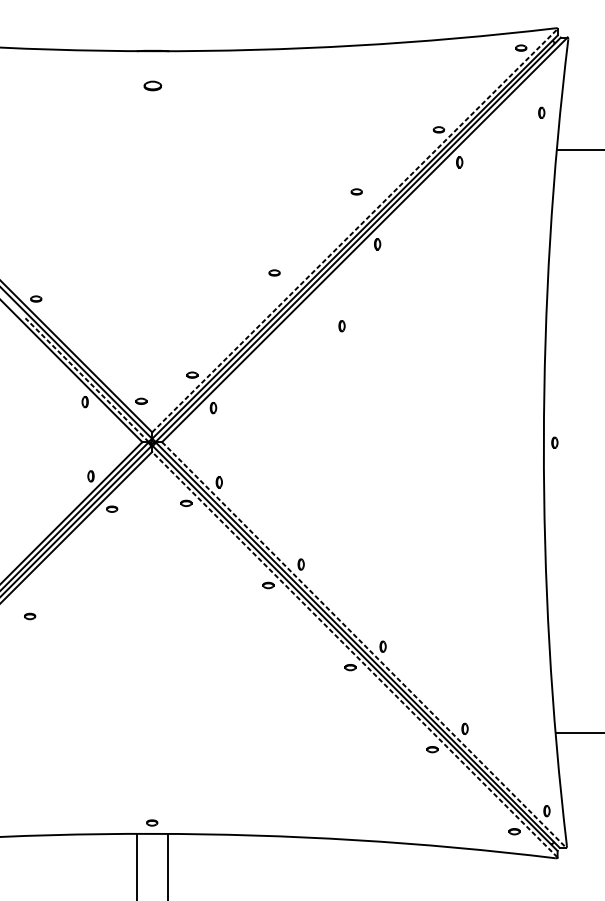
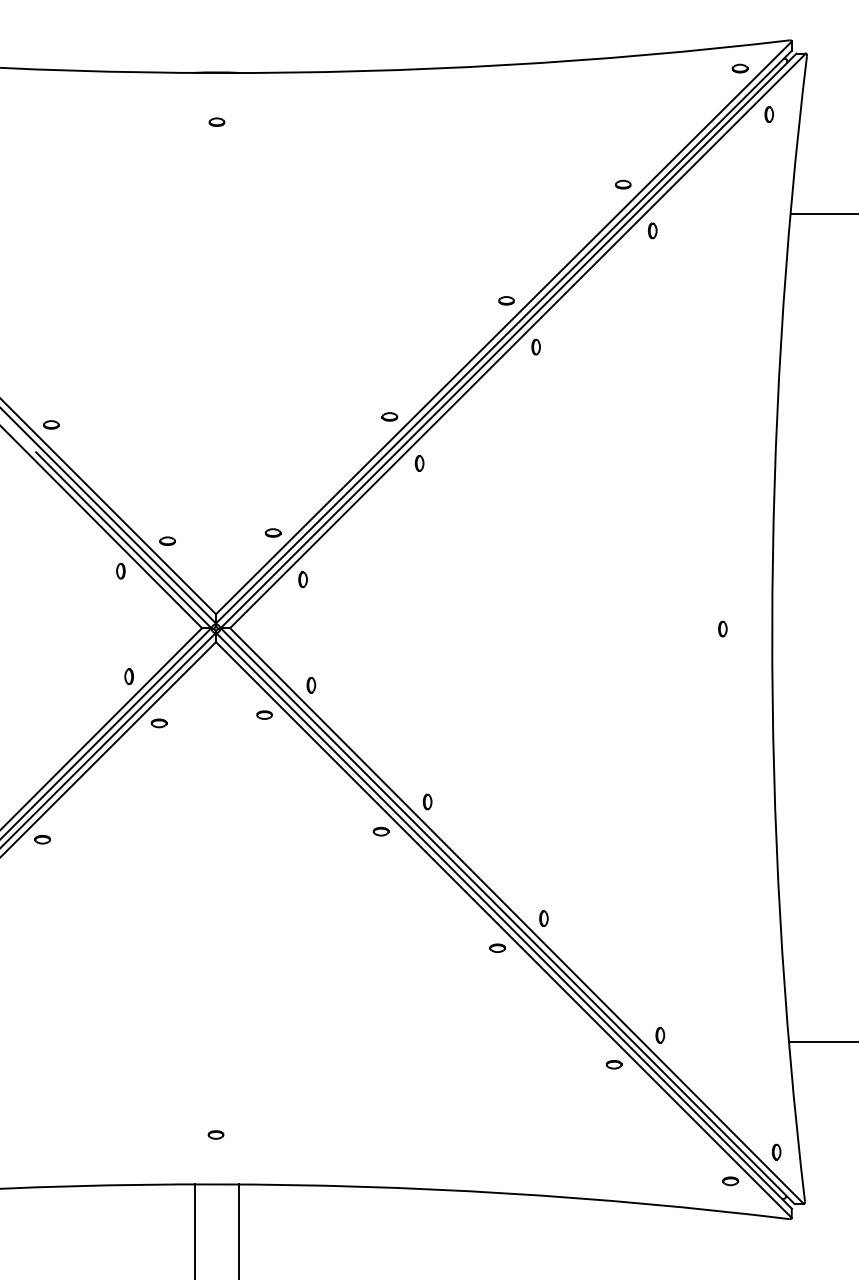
part: (152, 85) -> (216, 121), size x0.62
part: (541, 112) -> (768, 114), moved
part: (356, 191) -> (506, 300), moved
line: (355, 230) -> (504, 327), dashed -> solid
part: (274, 272) -> (389, 416), moved
part: (341, 326) -> (419, 463), moved
line: (87, 379) -> (123, 539), dashed -> solid
part: (141, 400) -> (167, 540), moved
part: (554, 442) -> (722, 628), moved
part: (29, 616) -> (42, 839), moved
line: (364, 645) -> (517, 916), dashed -> solid
line: (354, 654) -> (503, 929), dashed -> solid
part: (151, 822) -> (215, 1134), moved

